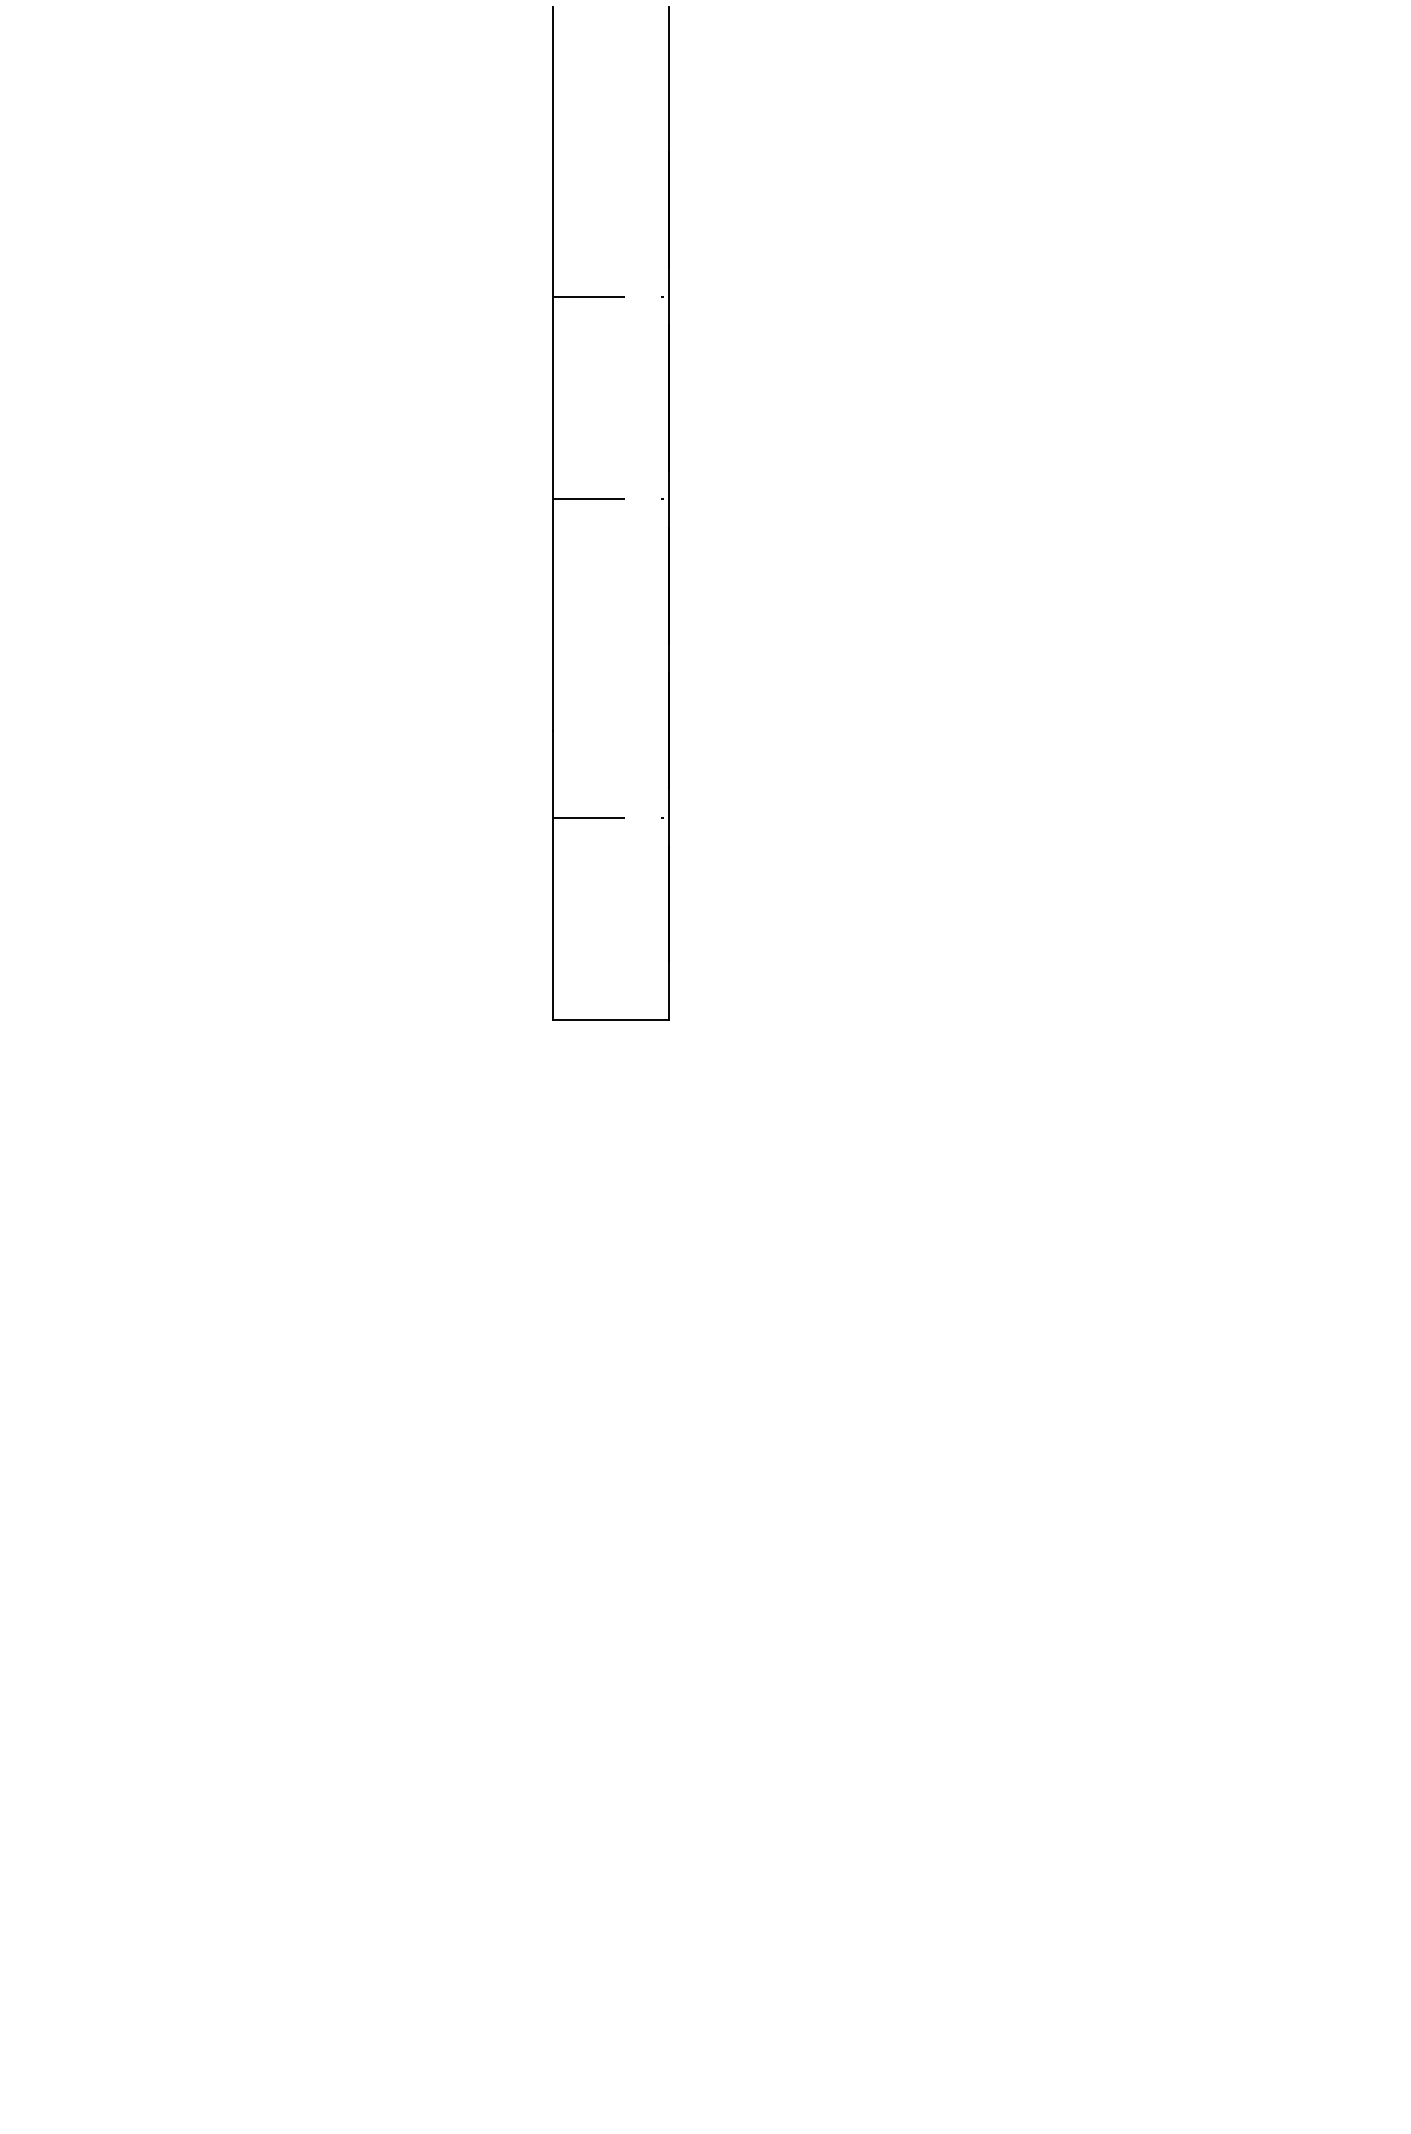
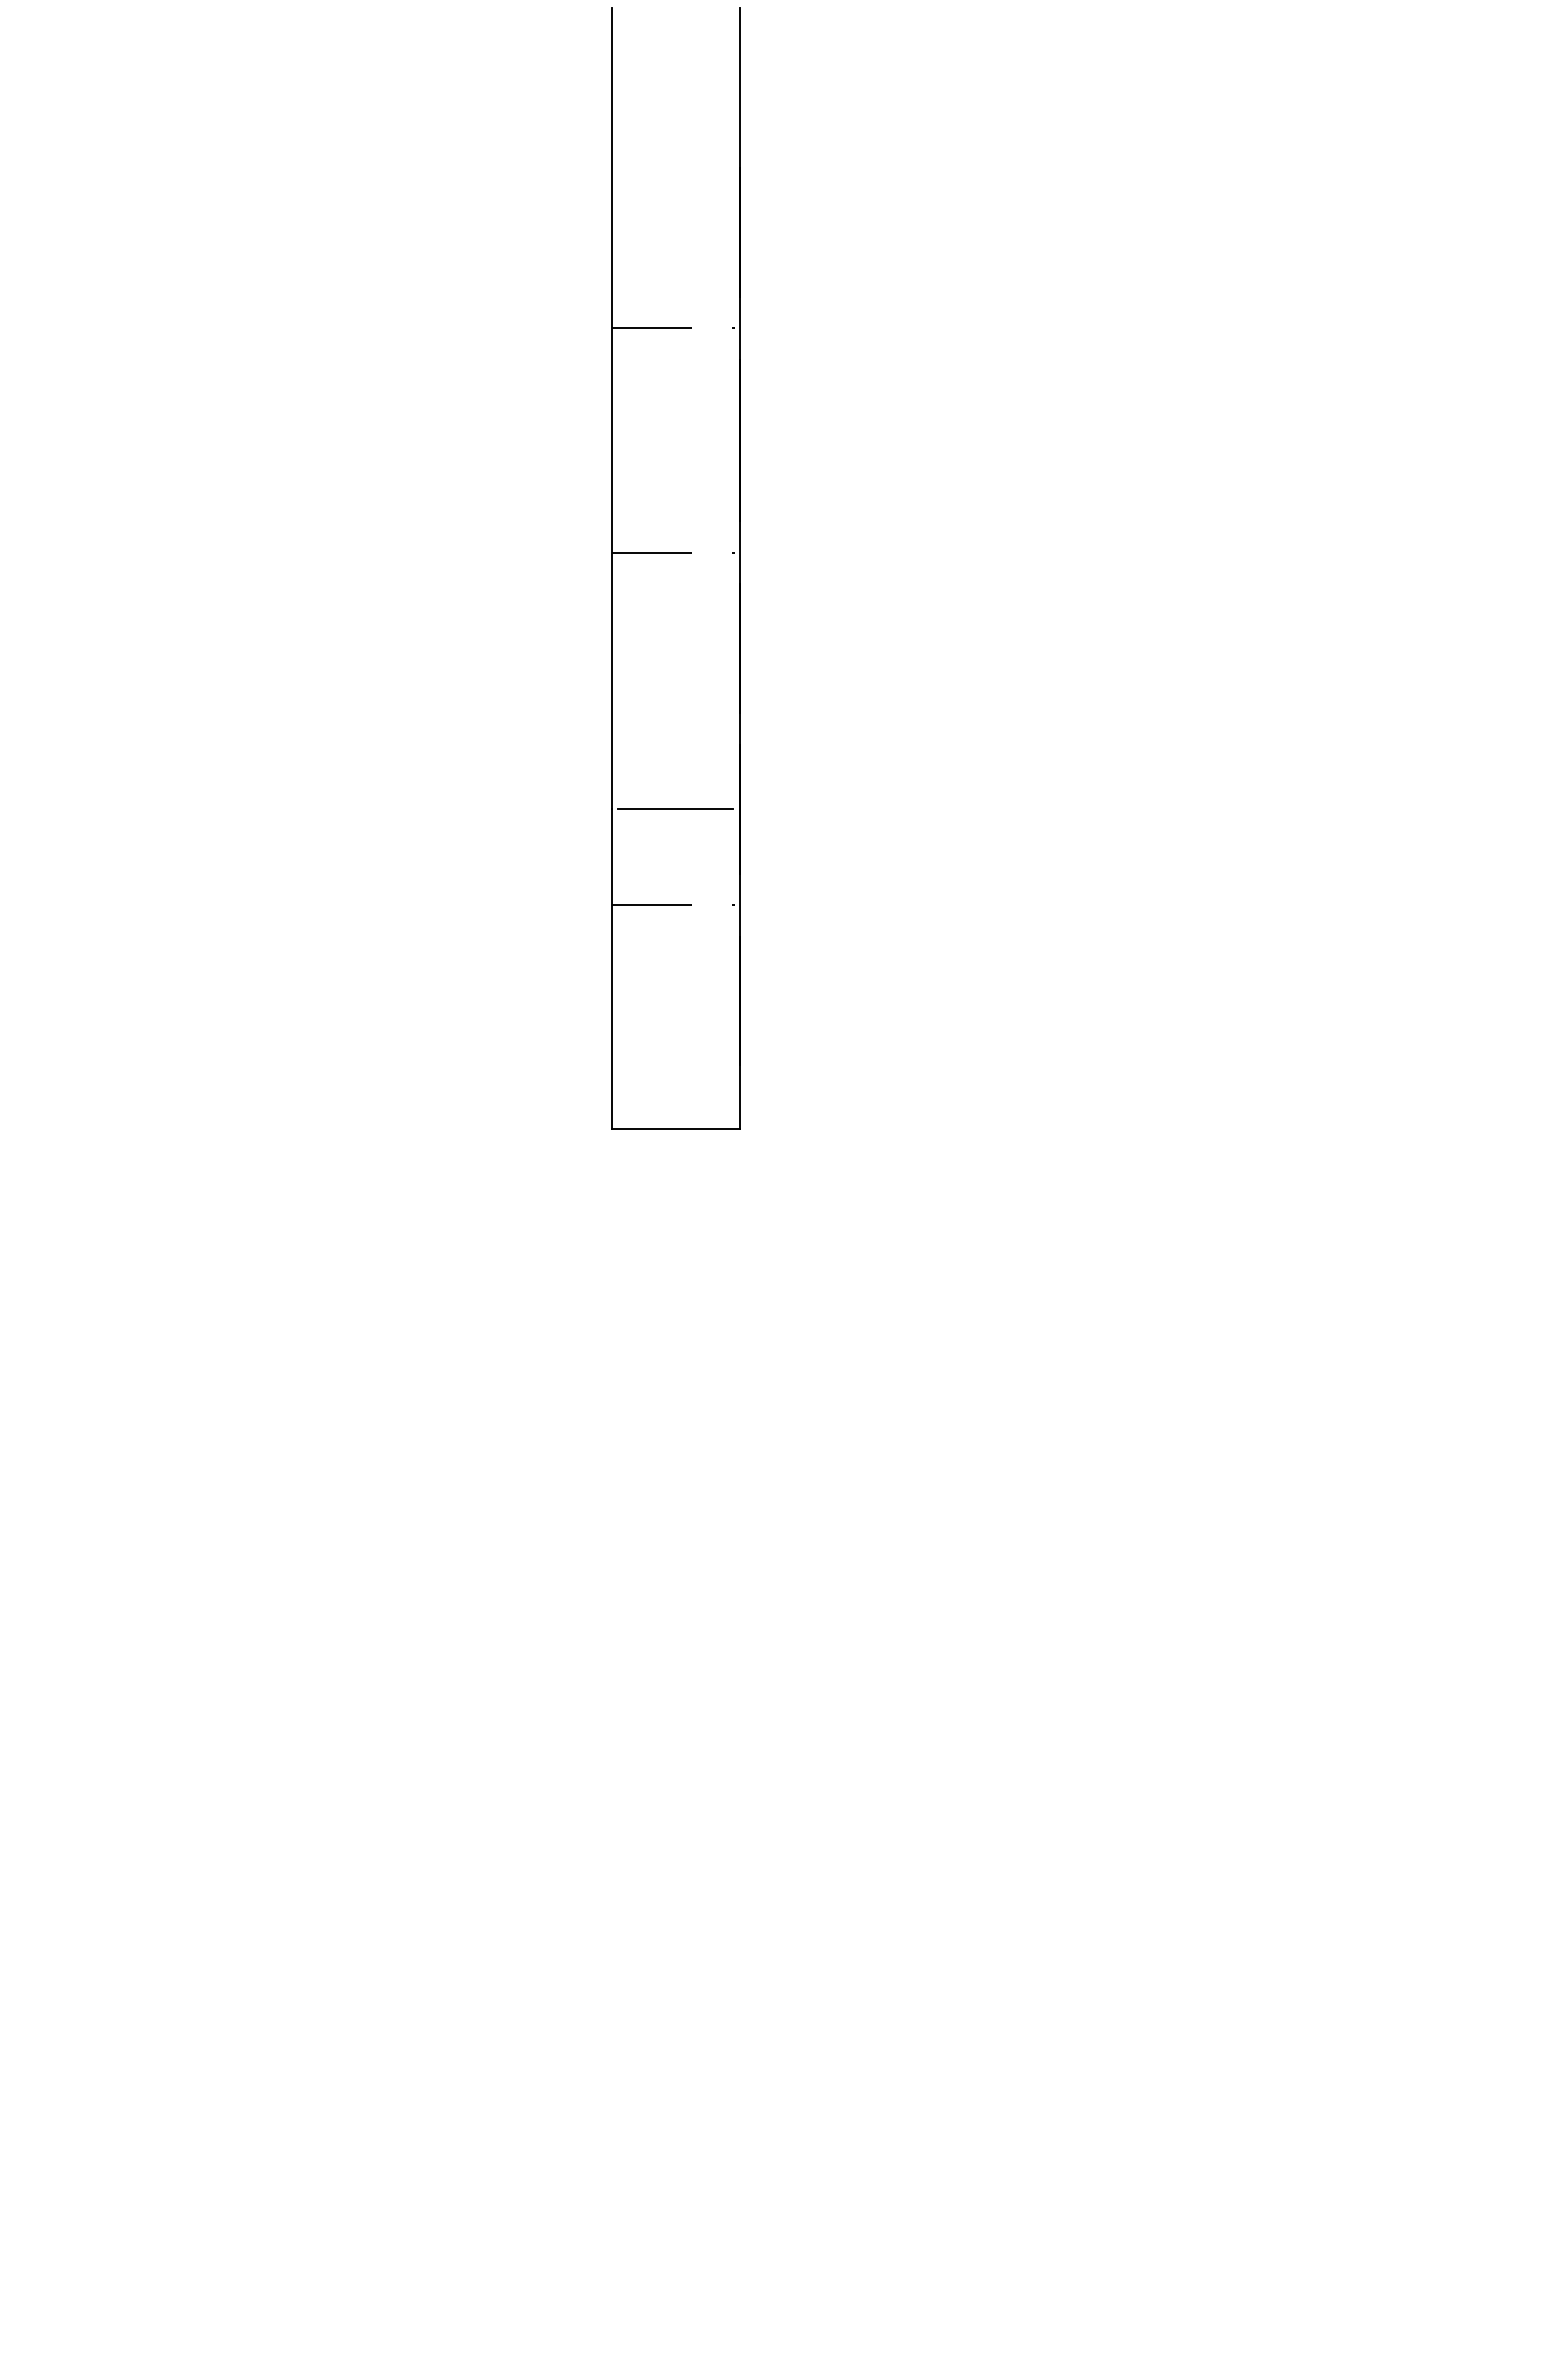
line: (610, 731) -> (675, 809), added

